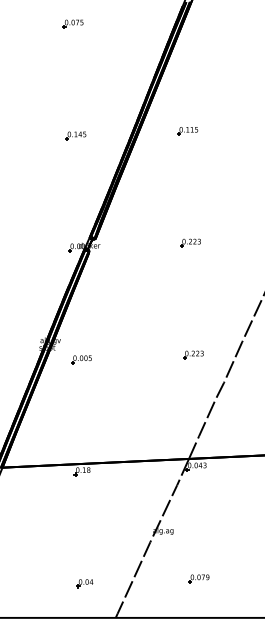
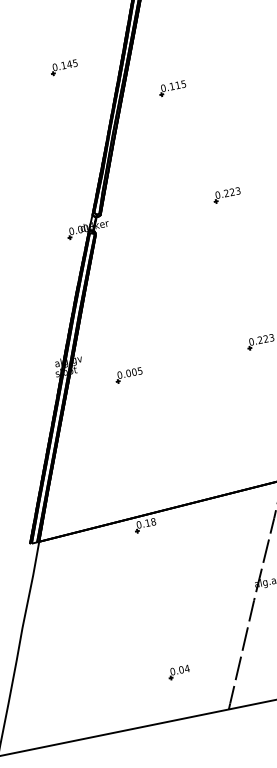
part: (187, 131) -> (172, 88), moved
part: (75, 135) -> (63, 67), moved
part: (81, 359) -> (128, 375), moved

